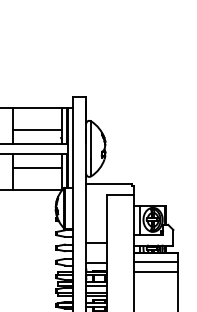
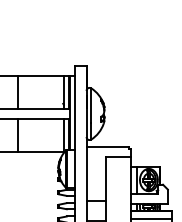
line: (36, 129) -> (40, 95), removed
line: (36, 167) -> (40, 131), removed

